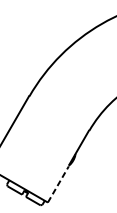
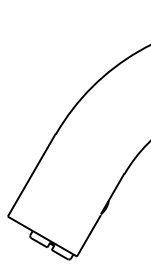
line: (58, 184) -> (89, 235), dashed -> solid

